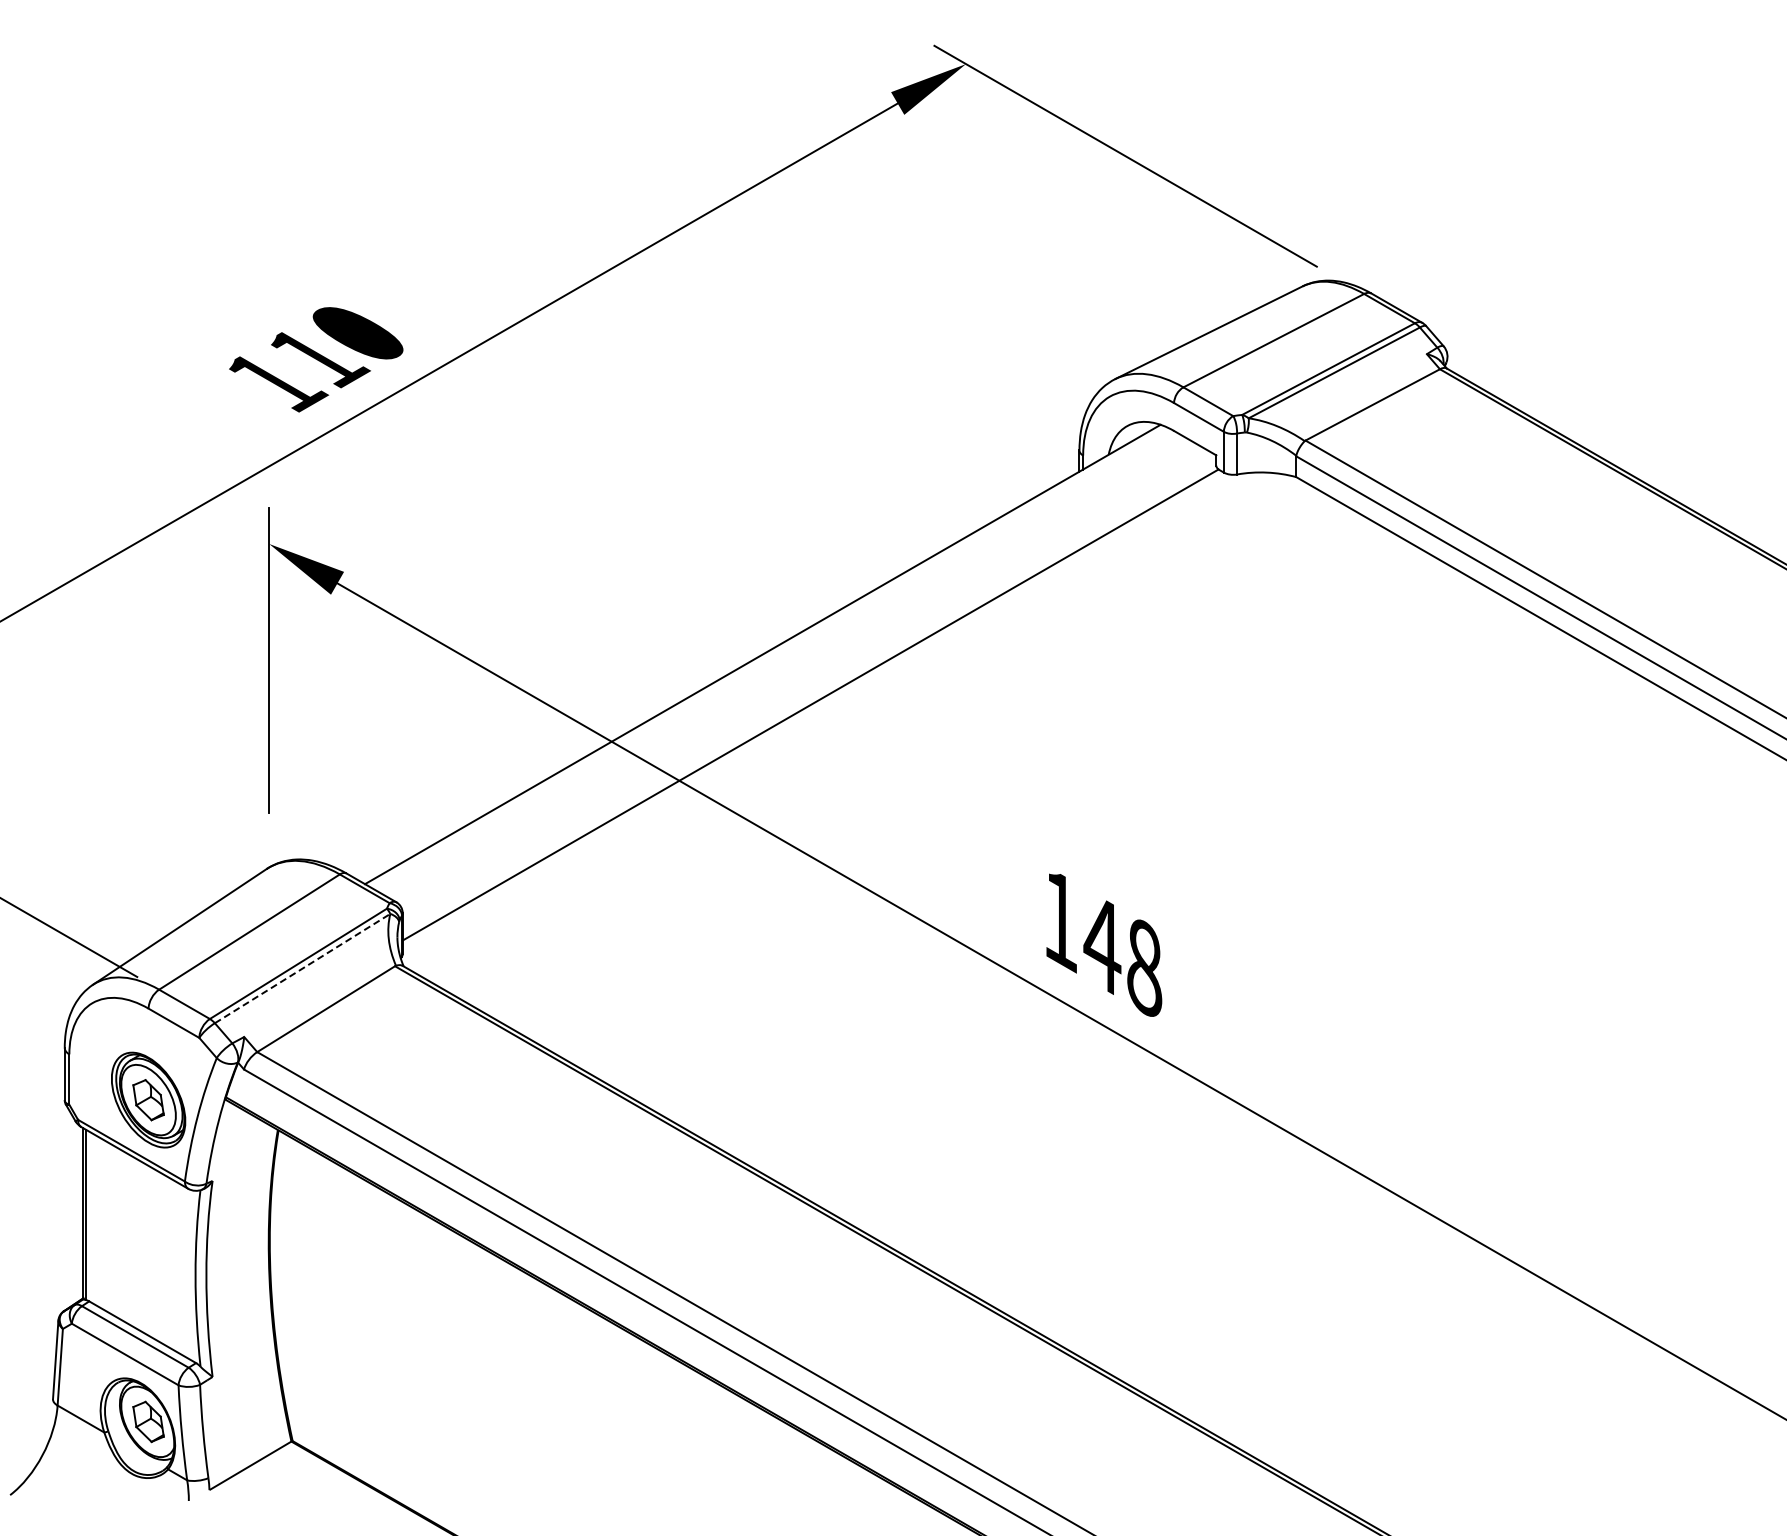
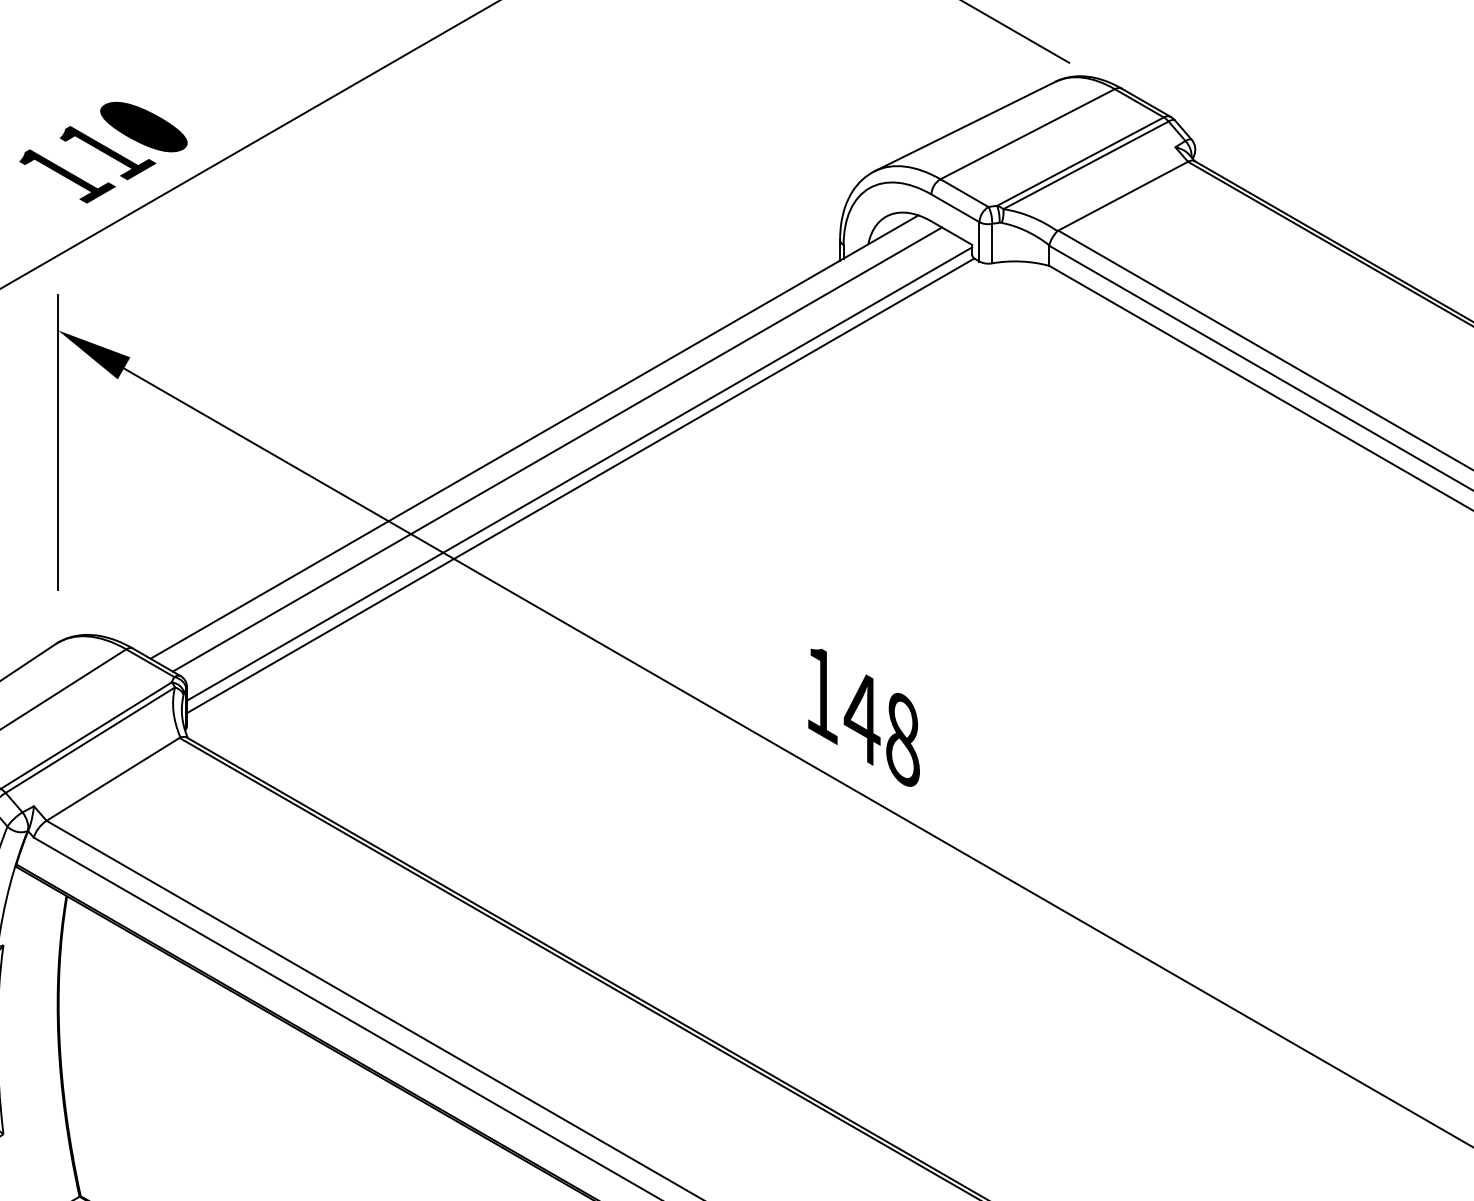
line: (786, 667) -> (557, 449), added
line: (809, 692) -> (579, 473), added
line: (303, 968) -> (91, 740), dashed -> solid

